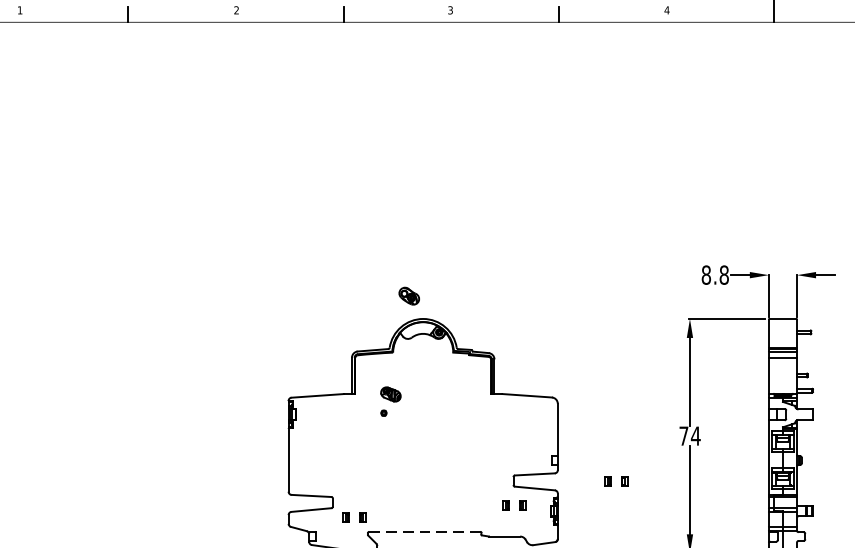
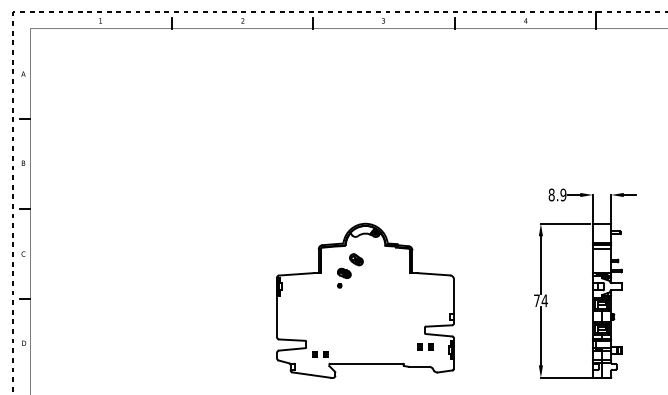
text: (724, 274) -> (563, 194), 8.8 -> 8.9
part: (409, 295) -> (356, 259), moved
part: (616, 481) -> (492, 330), removed
line: (424, 531) -> (366, 363), dashed -> solid

